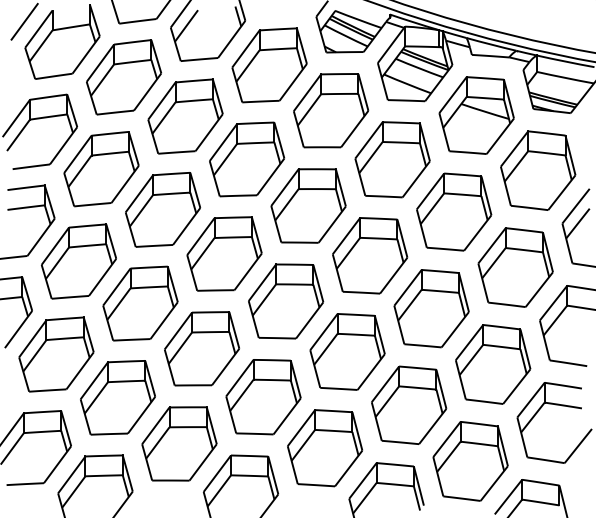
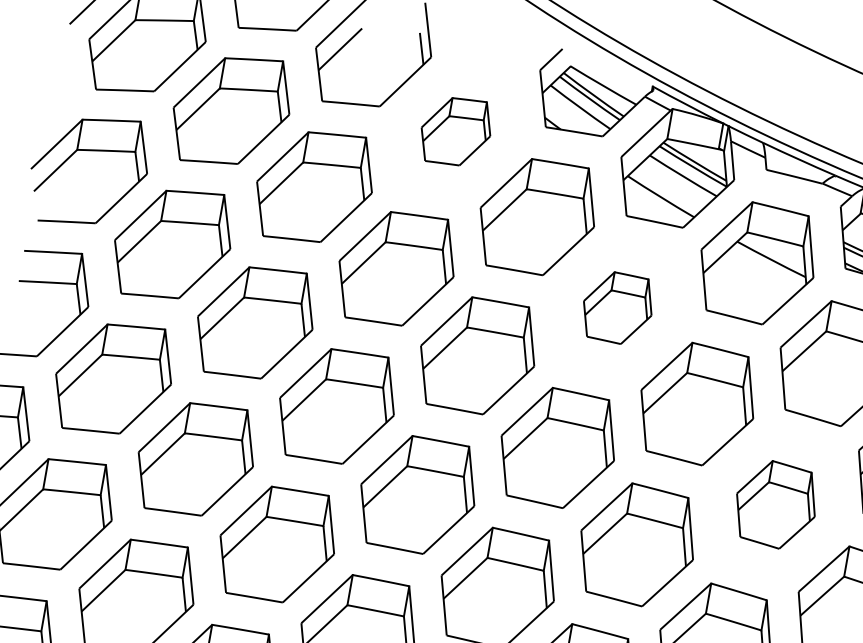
part: (269, 65) -> (455, 131), size x0.6
part: (392, 159) -> (617, 307), size x0.6
part: (515, 267) -> (775, 504), size x0.7

